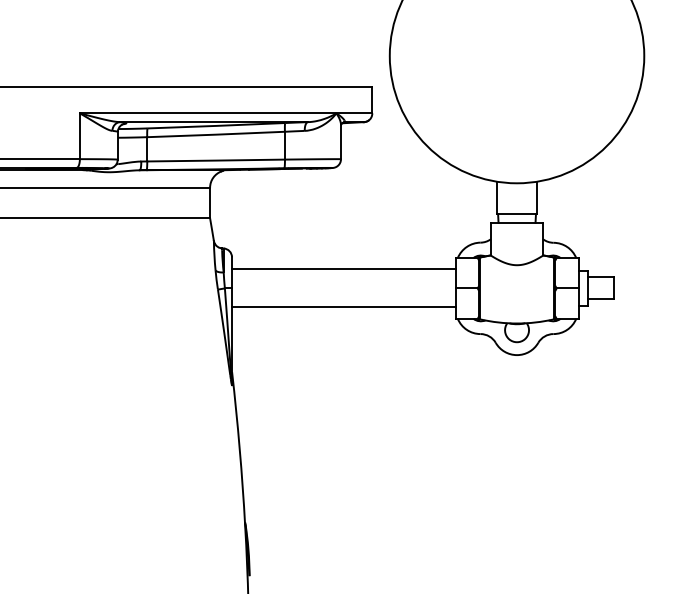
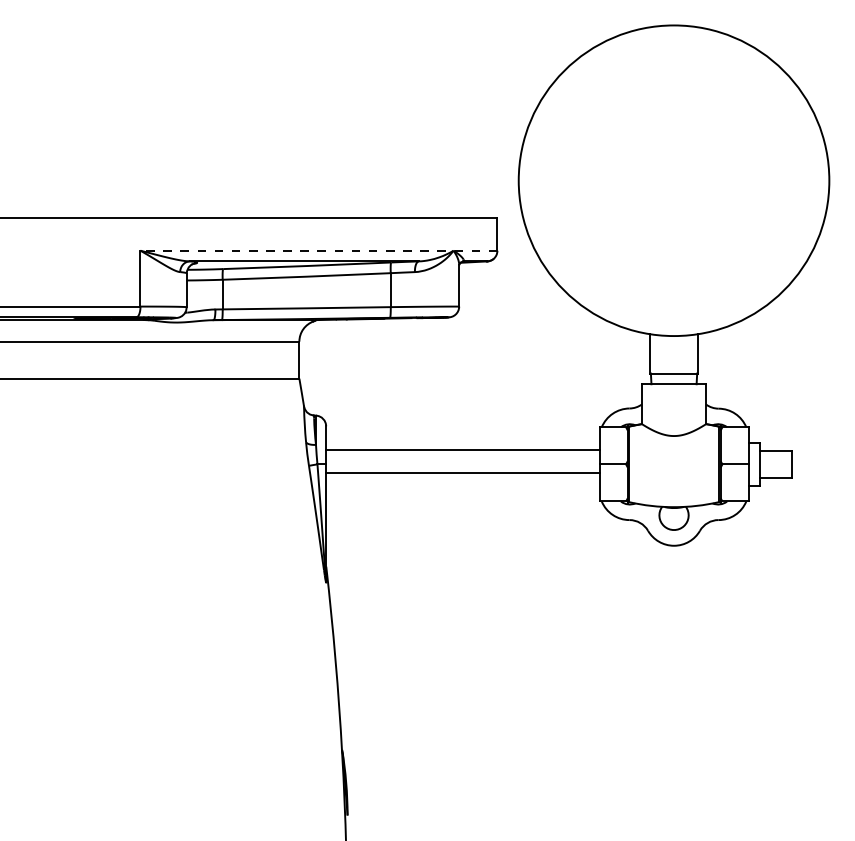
line: (225, 113) -> (318, 250), solid -> dashed
line: (343, 269) -> (462, 473), moved
line: (343, 307) -> (462, 449), moved

